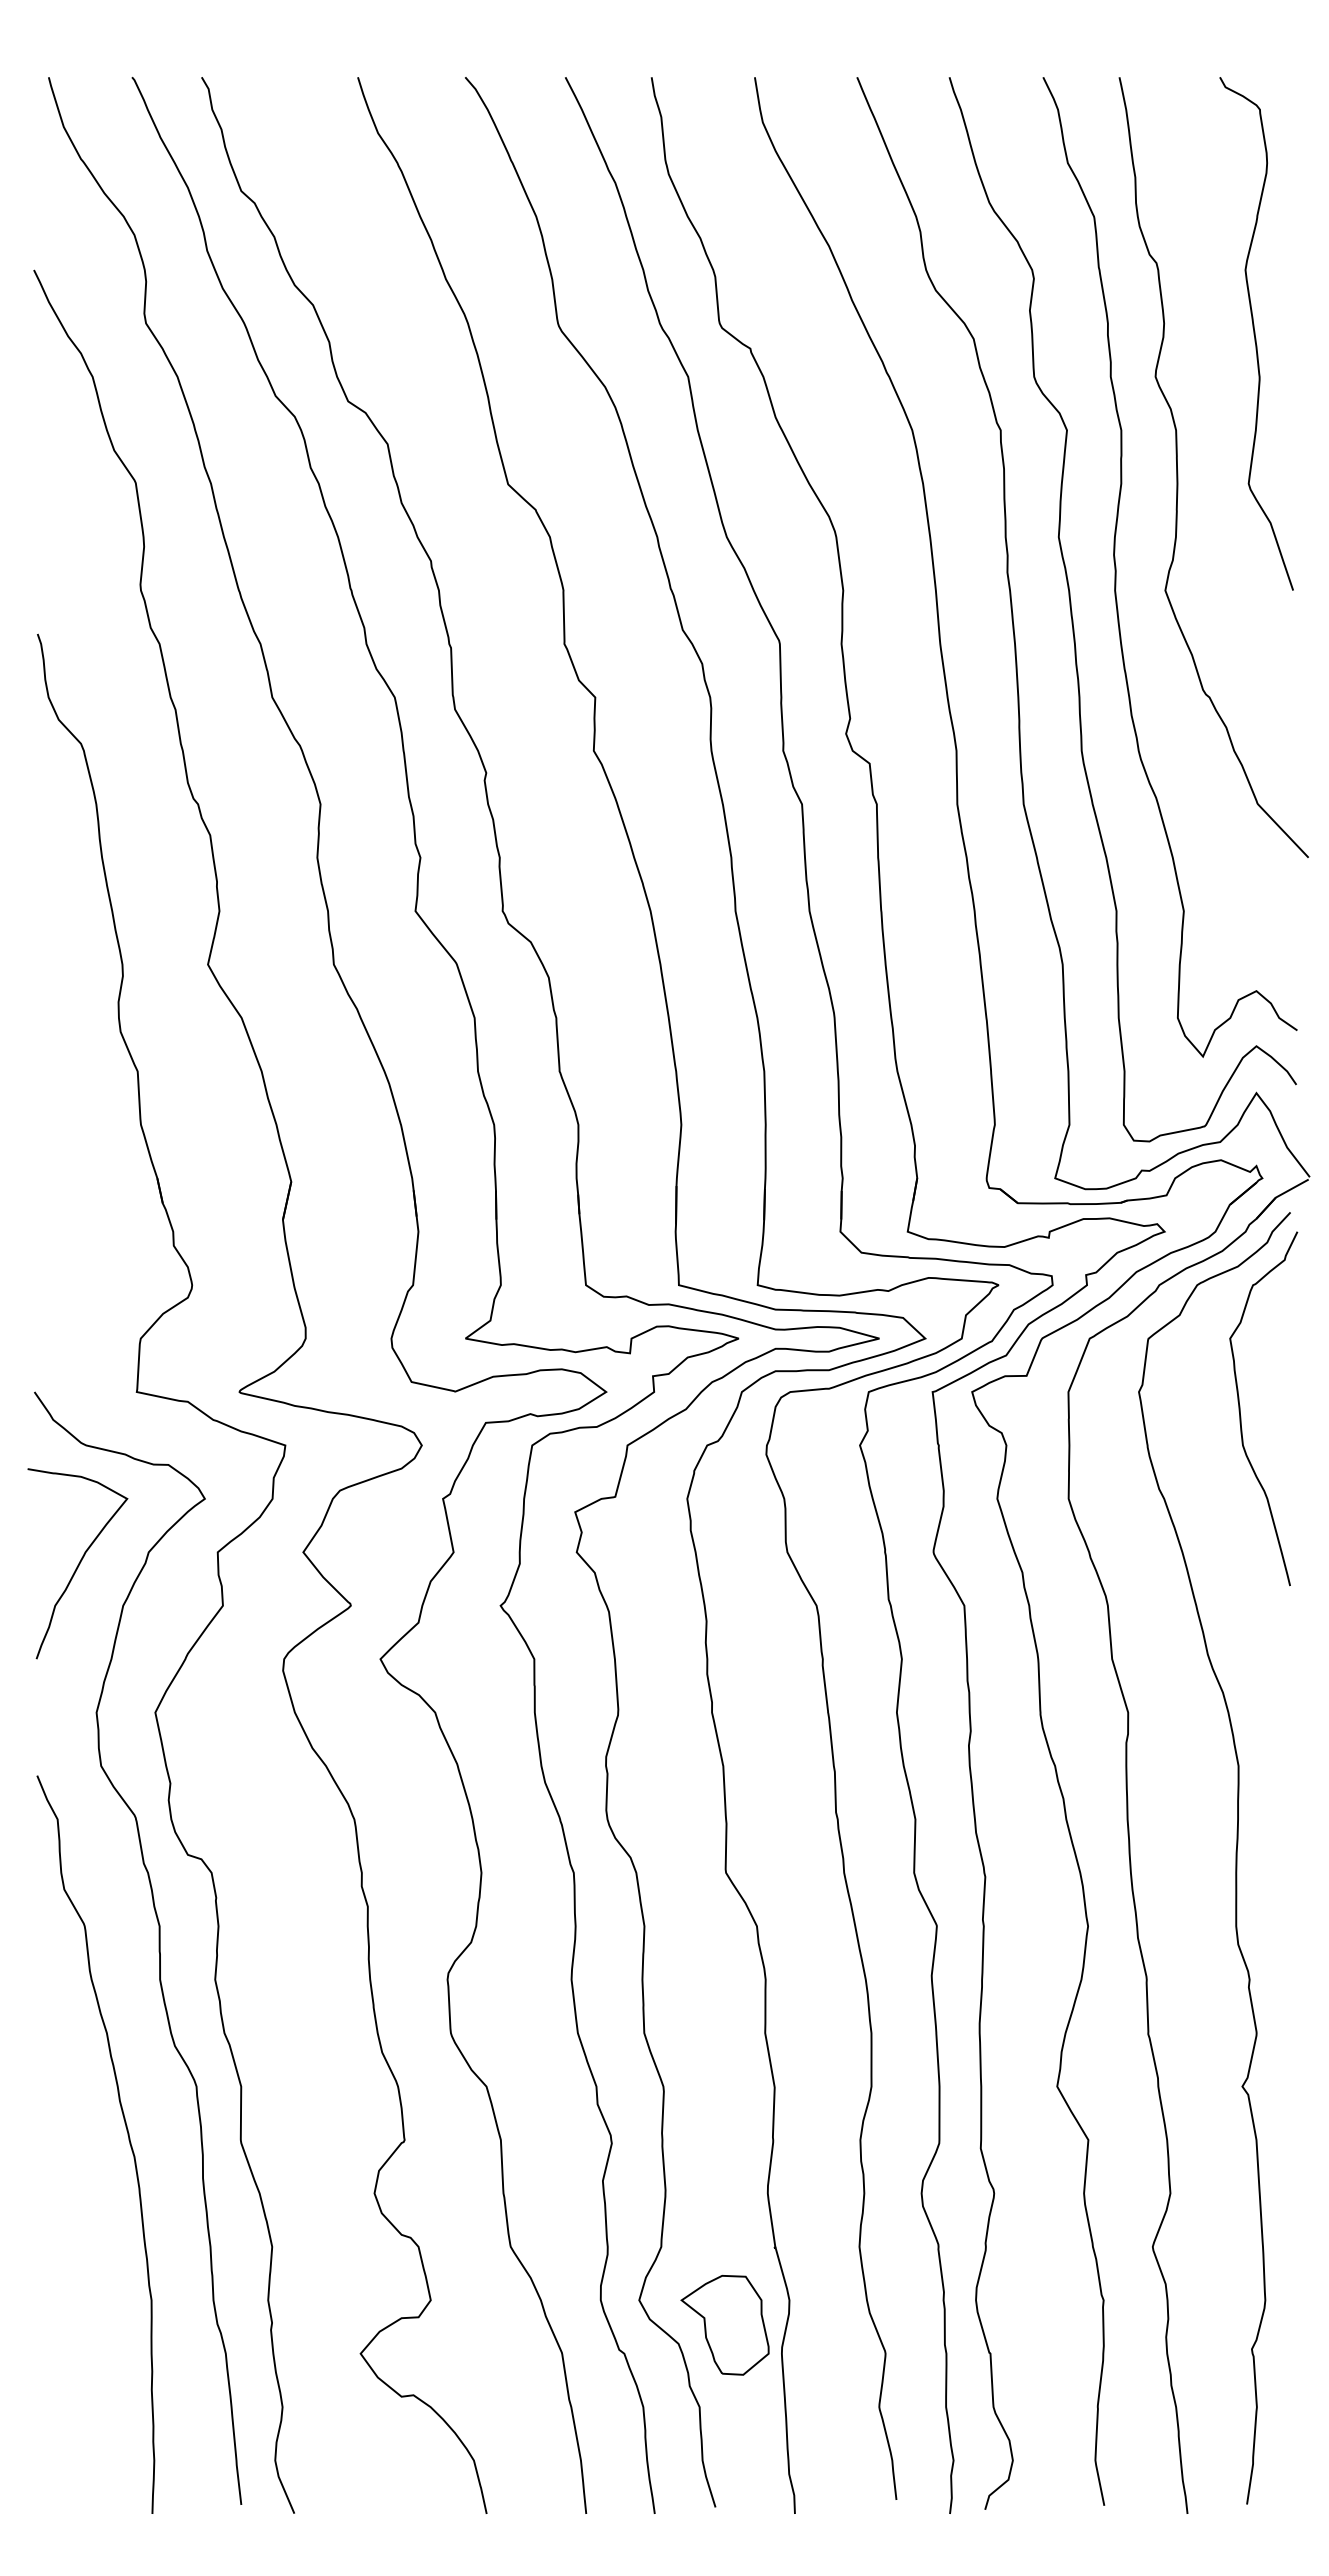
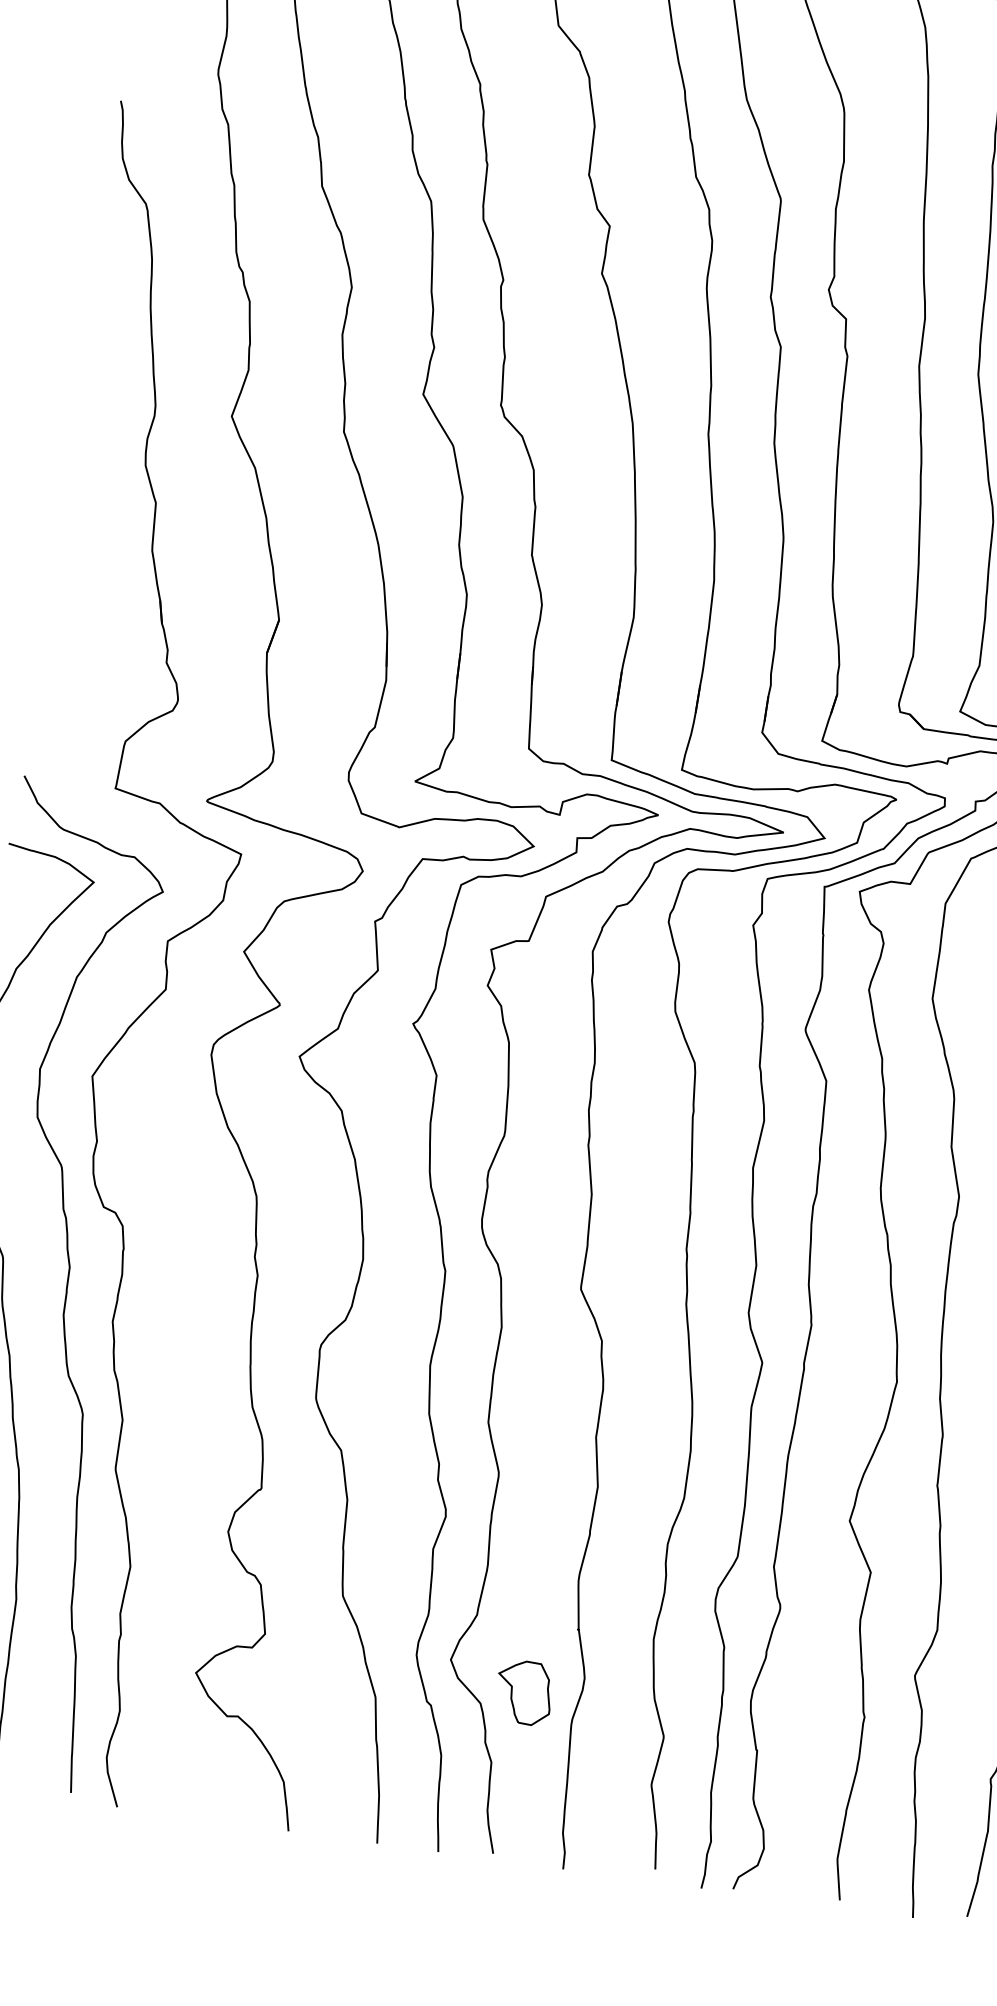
part: (724, 2325) -> (523, 1692), size x0.7

